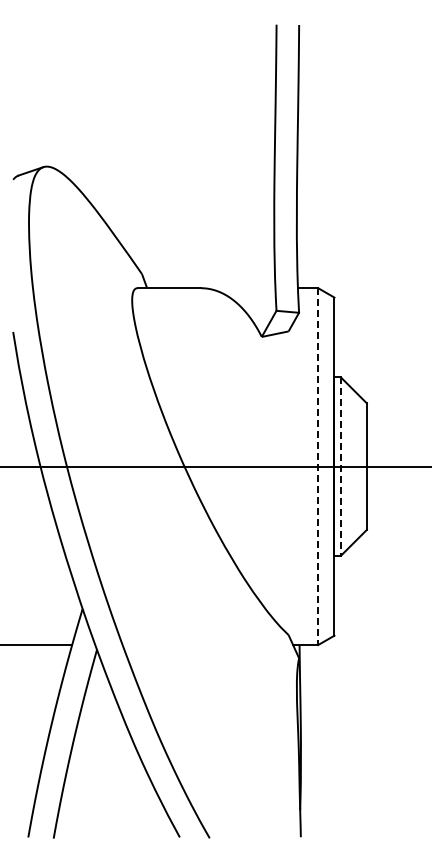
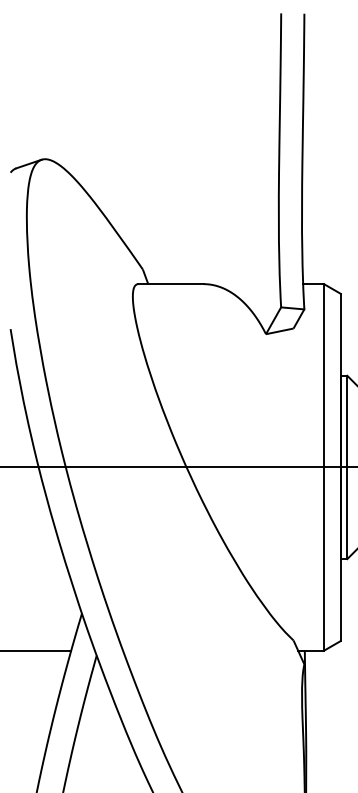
line: (318, 467) -> (324, 468), dashed -> solid
line: (340, 467) -> (346, 468), dashed -> solid

